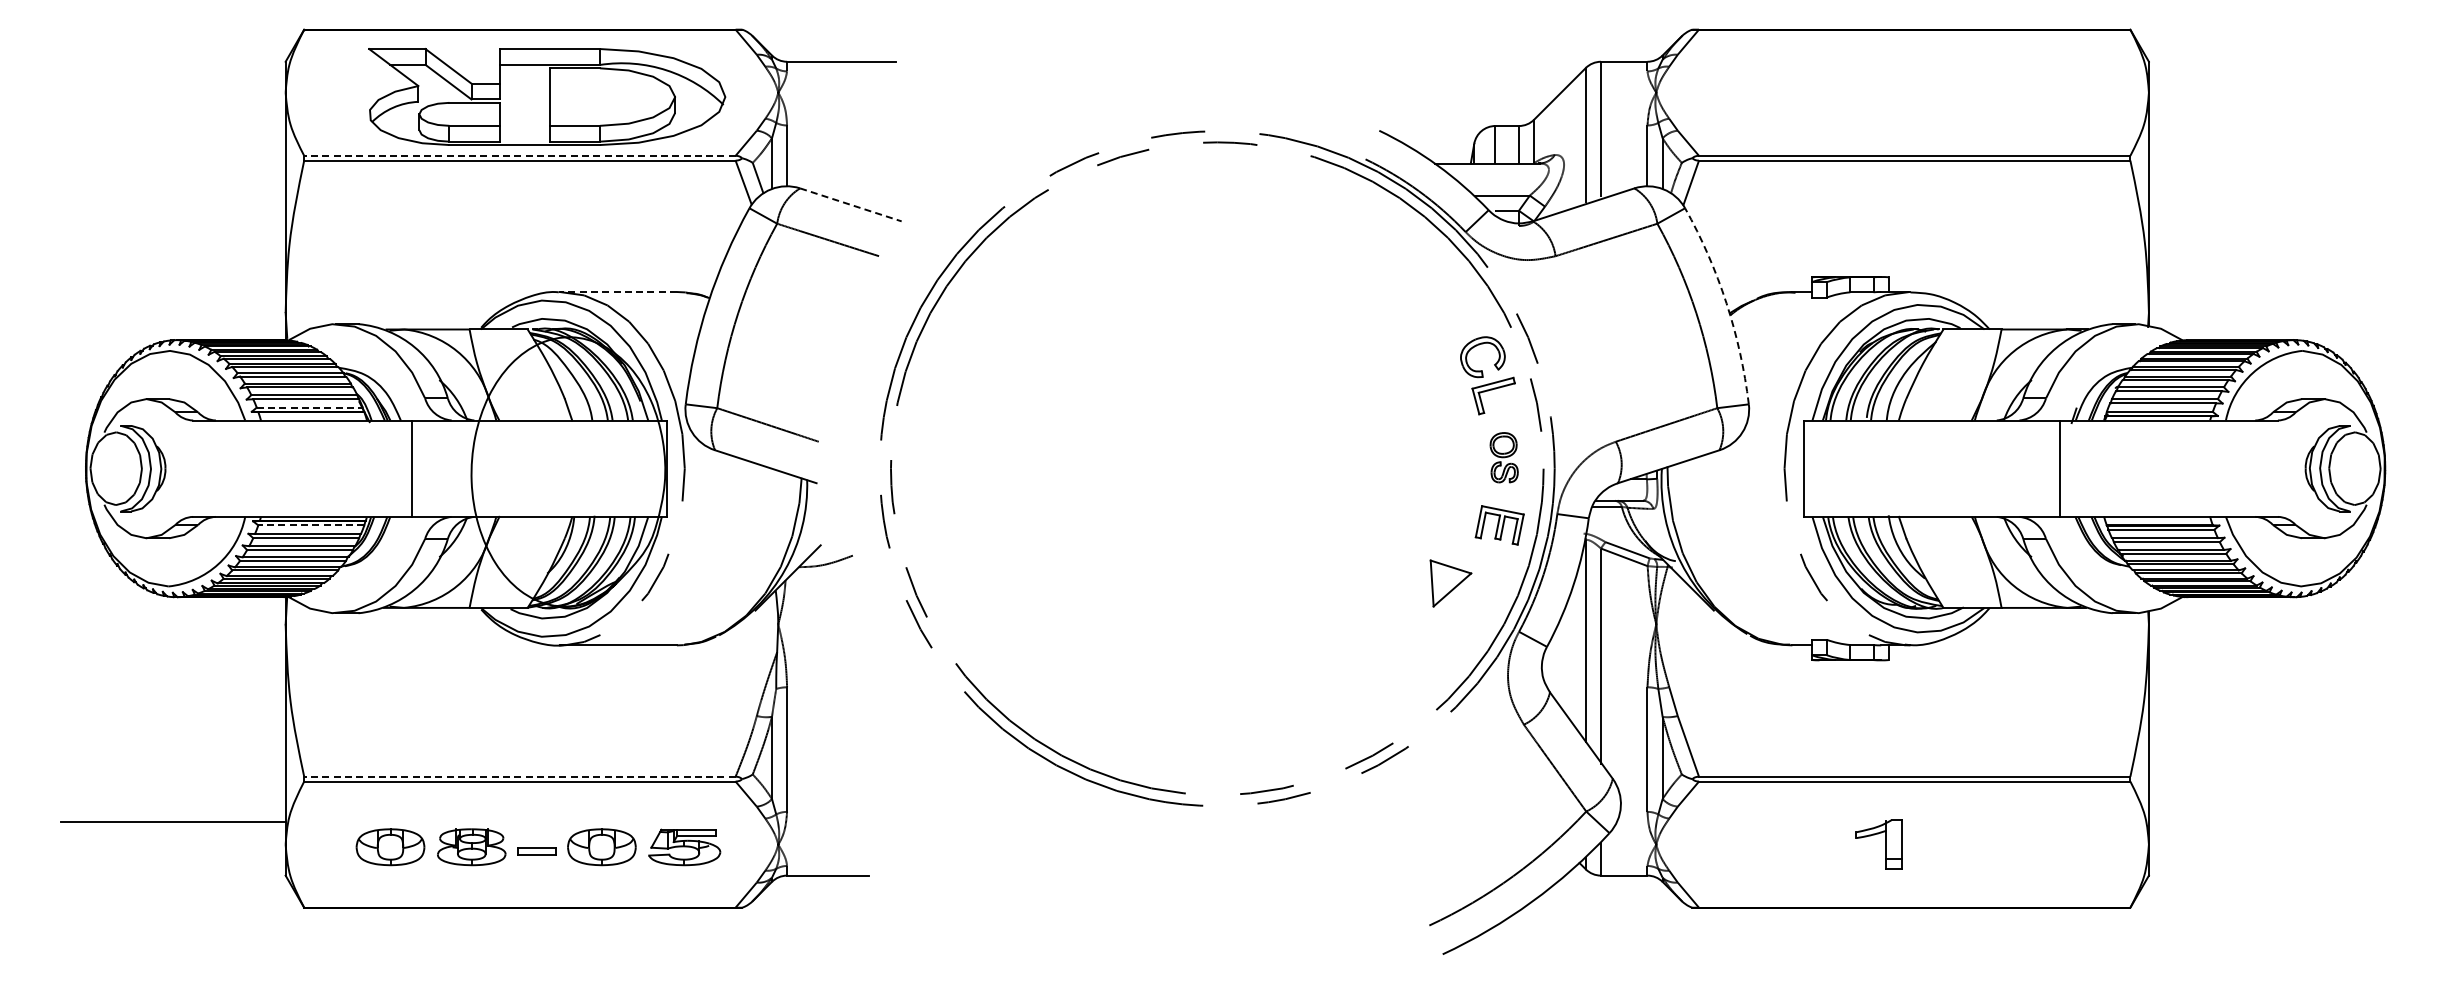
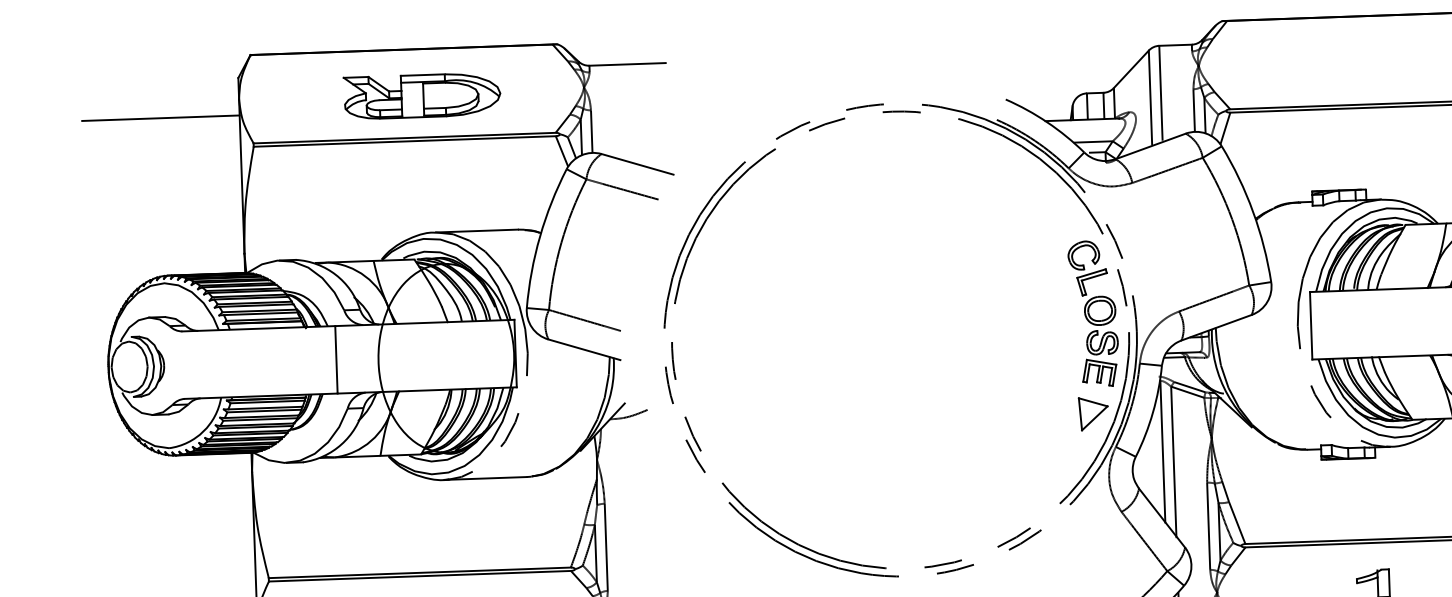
part: (547, 96) -> (422, 95), size x0.62
line: (172, 115) -> (160, 118), added
line: (519, 155) -> (404, 137), dashed -> solid
line: (851, 205) -> (638, 164), dashed -> solid
line: (618, 292) -> (477, 231), dashed -> solid
arc: (1726, 303) -> (1253, 212), dashed -> solid
line: (310, 407) -> (264, 319), dashed -> solid
part: (1503, 457) -> (1100, 325), size x1.67
line: (310, 525) -> (267, 402), dashed -> solid
part: (1450, 583) -> (1093, 413), moved
line: (519, 776) -> (419, 572), dashed -> solid

